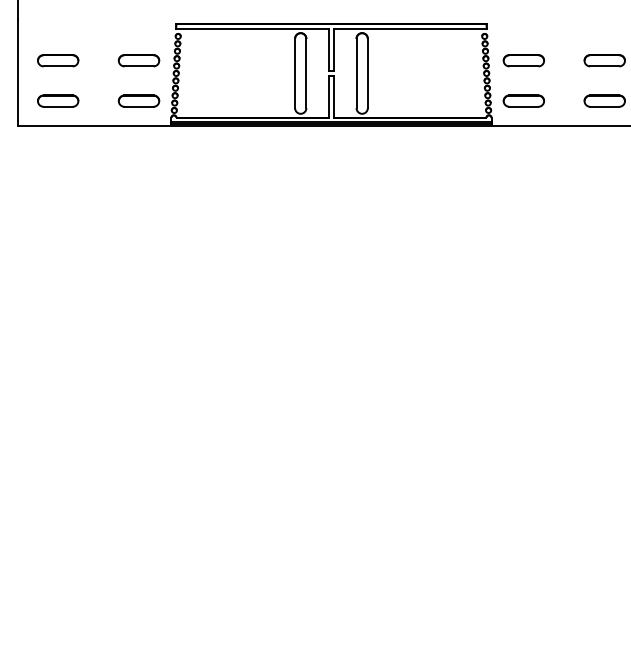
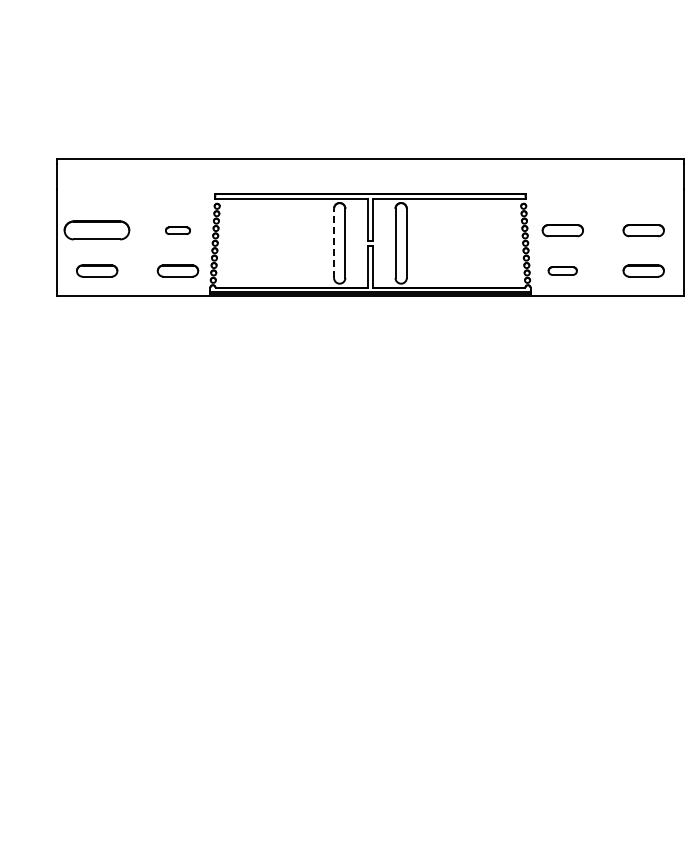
part: (58, 60) -> (97, 230), size x1.6
part: (138, 60) -> (177, 230), size x0.6
line: (295, 73) -> (334, 243), solid -> dashed
part: (523, 100) -> (562, 270), size x0.7

